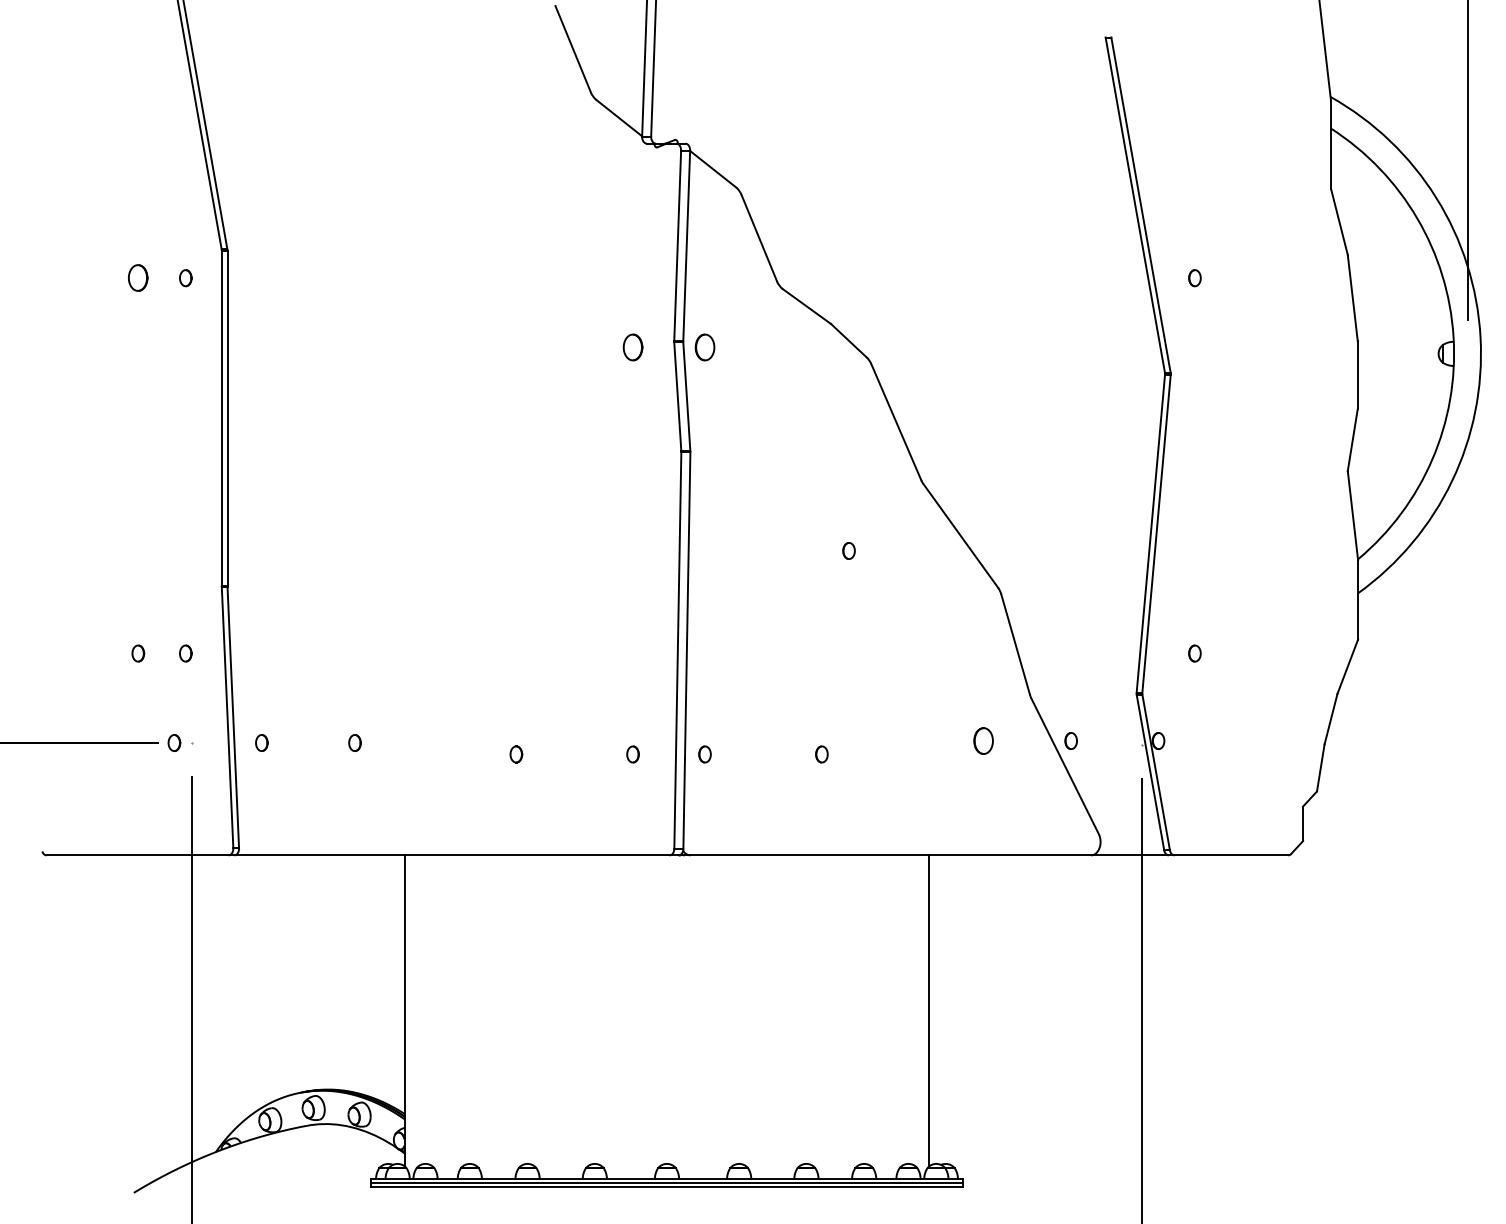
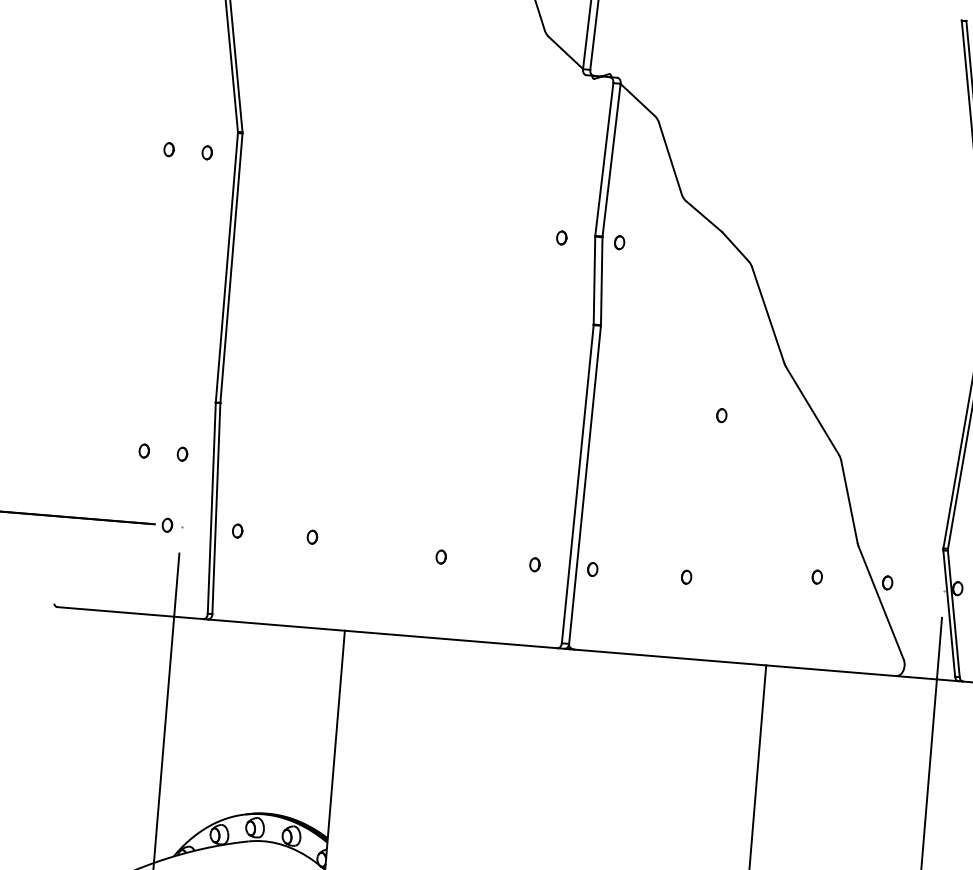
part: (138, 278) -> (169, 149), size x0.62
part: (632, 347) -> (561, 237), size x0.62
part: (704, 347) -> (619, 242), size x0.62
part: (983, 740) -> (817, 576), size x0.62

